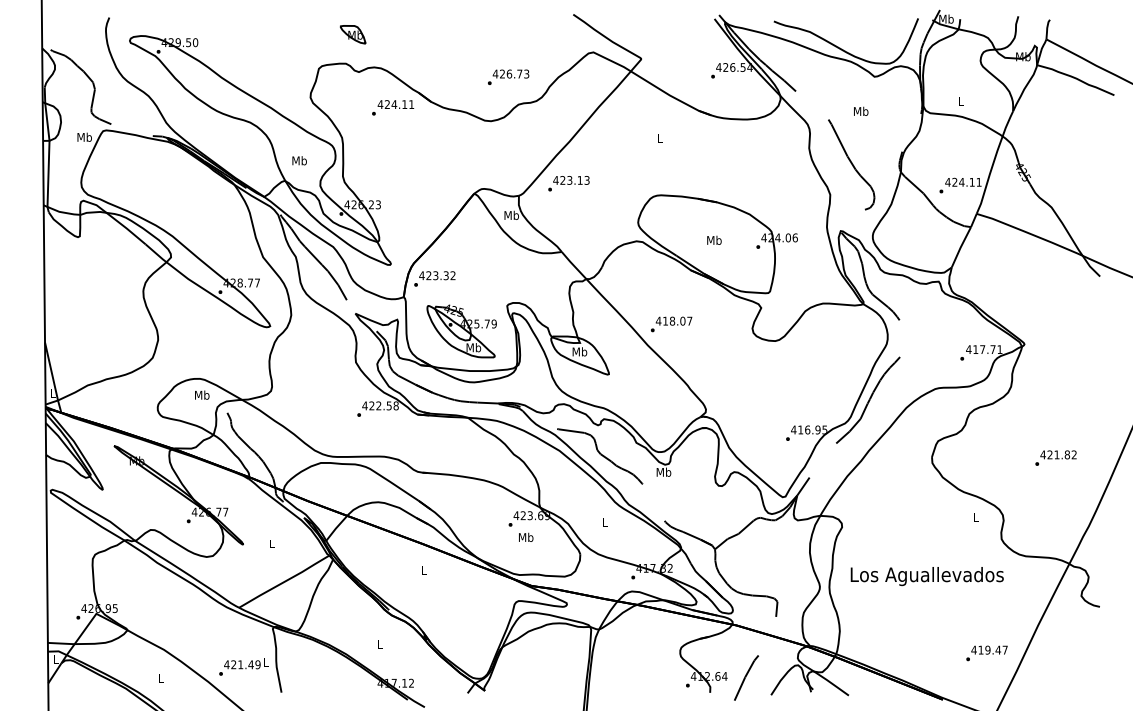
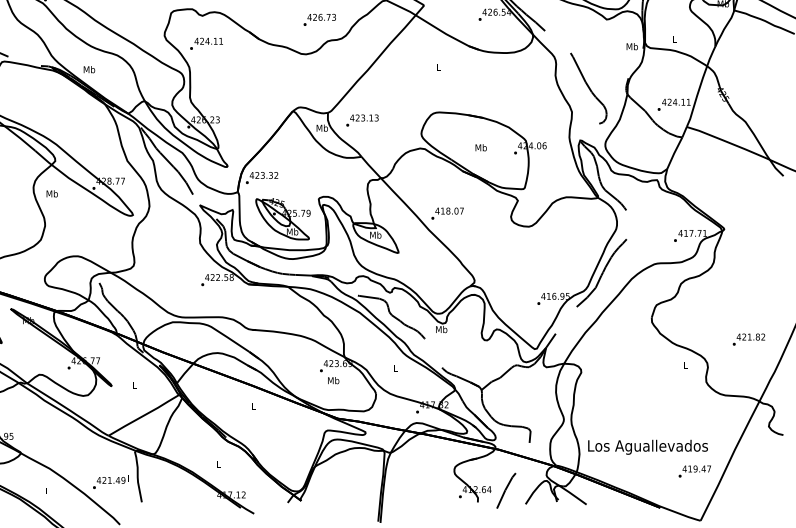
text: (393, 107) -> (206, 43), moved
text: (861, 110) -> (632, 45), moved
text: (299, 160) -> (89, 69), moved
text: (568, 183) -> (362, 120), moved
text: (202, 394) -> (52, 193), moved
text: (1055, 457) -> (748, 339), moved
text: (926, 576) -> (647, 447), moved

